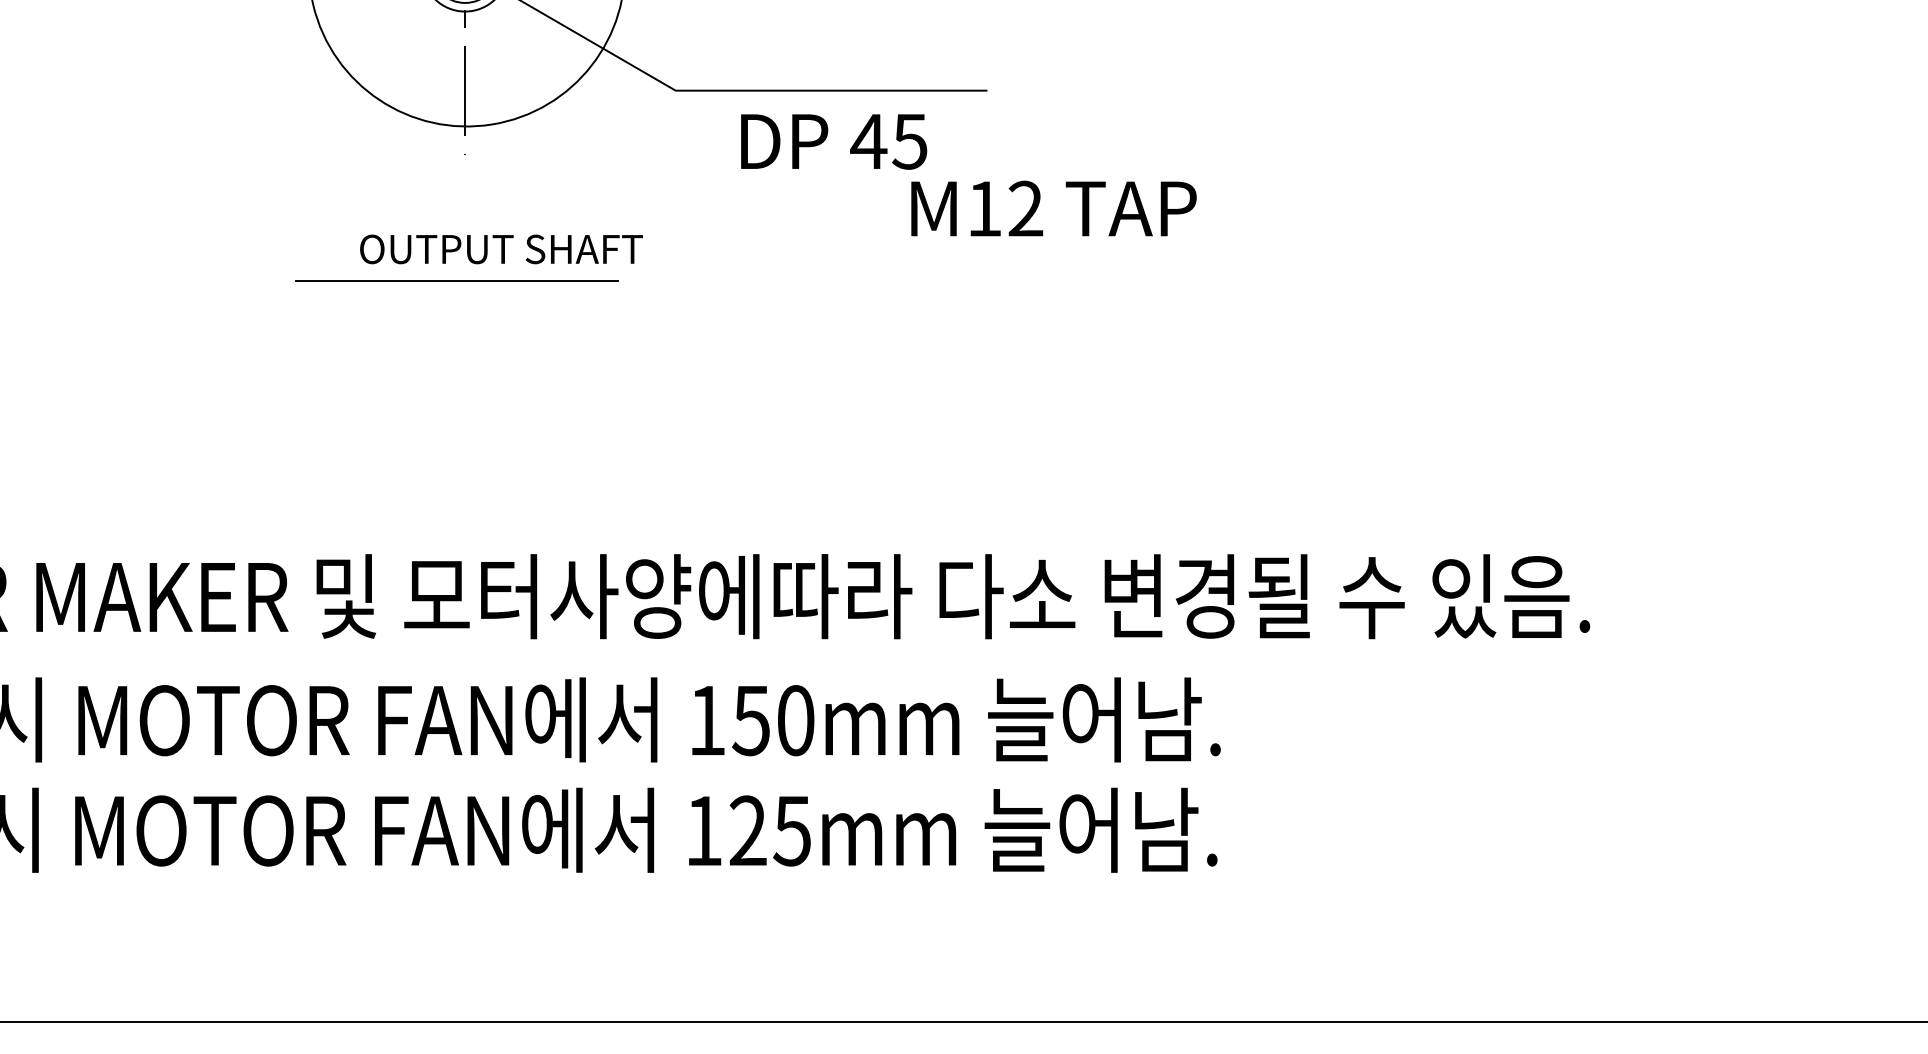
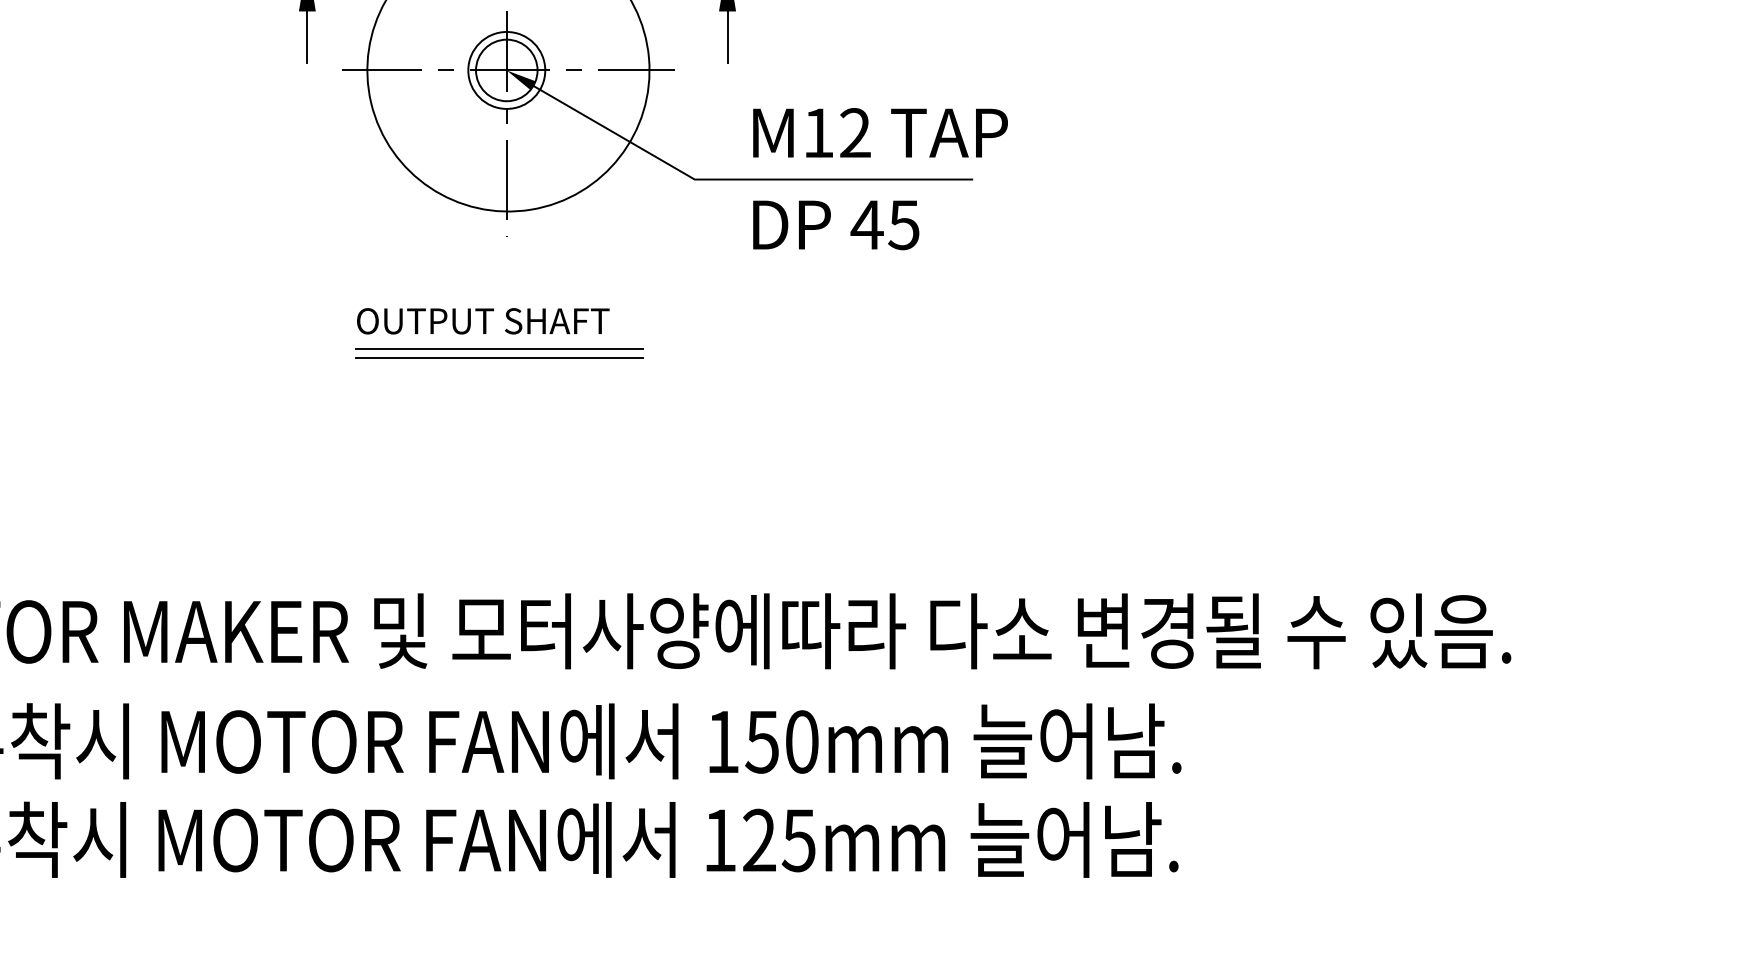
text: (1053, 208) -> (880, 132), moved
text: (501, 249) -> (483, 321), moved
line: (456, 289) -> (499, 357), added

